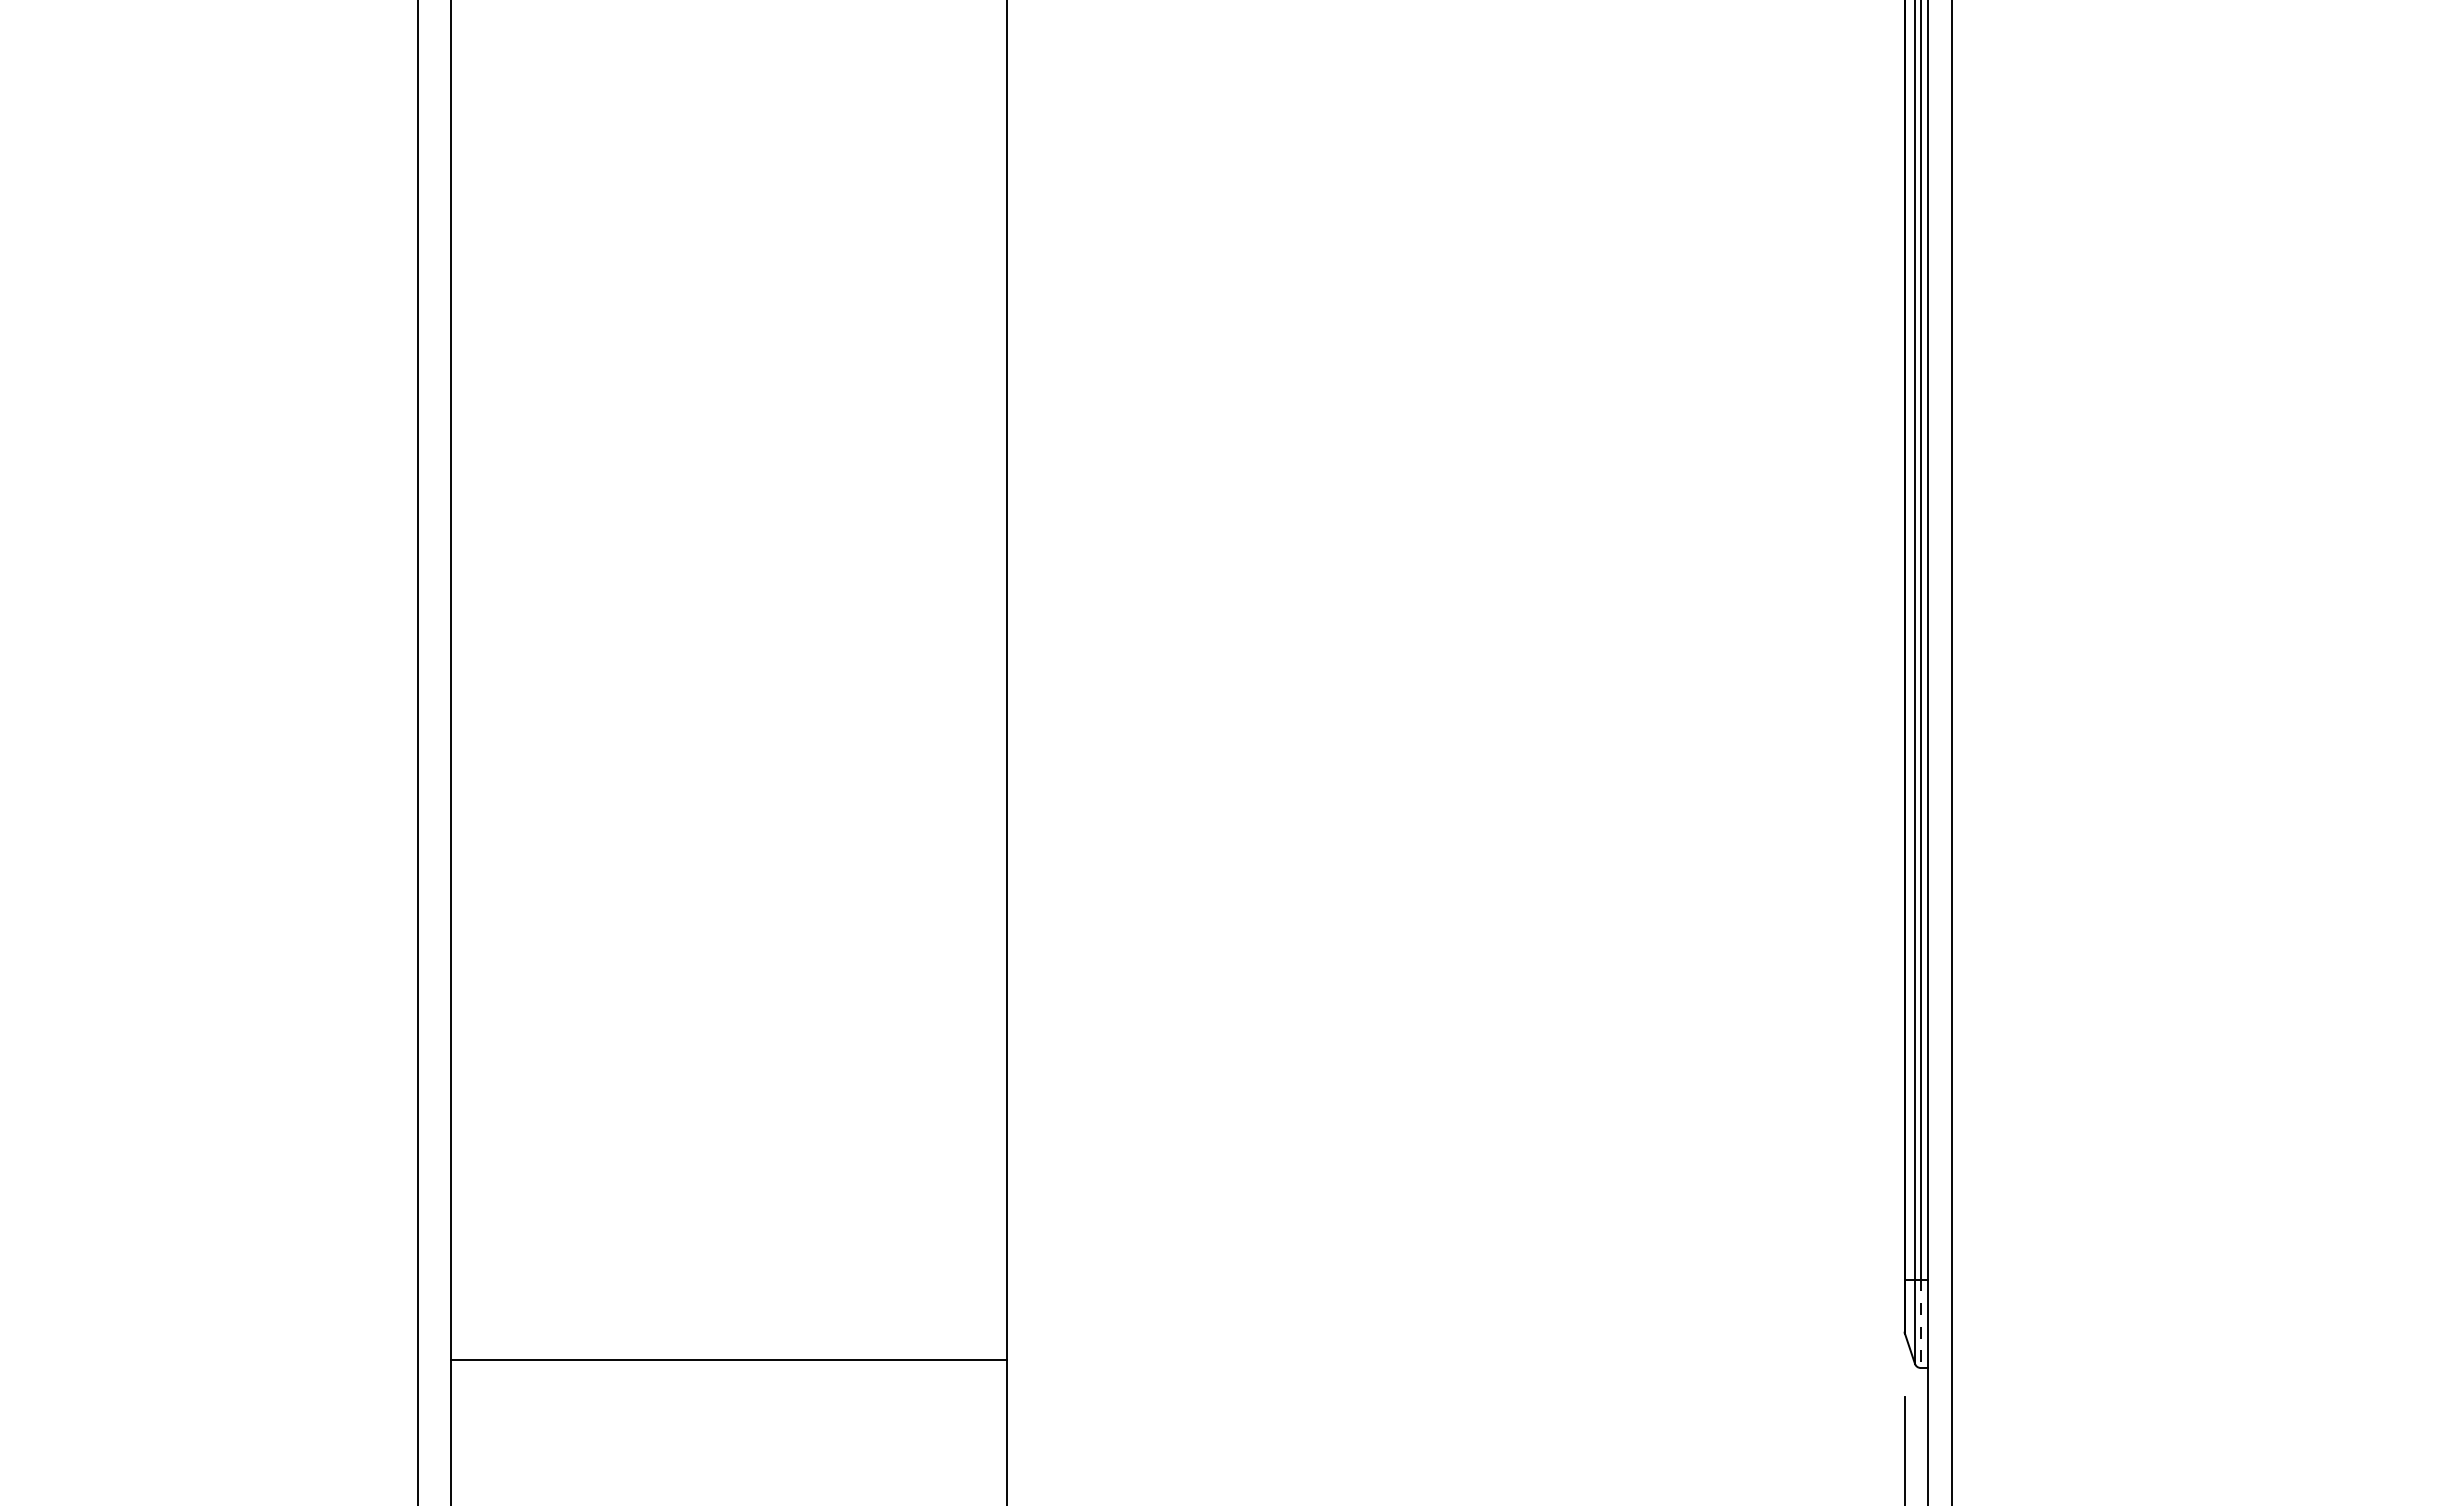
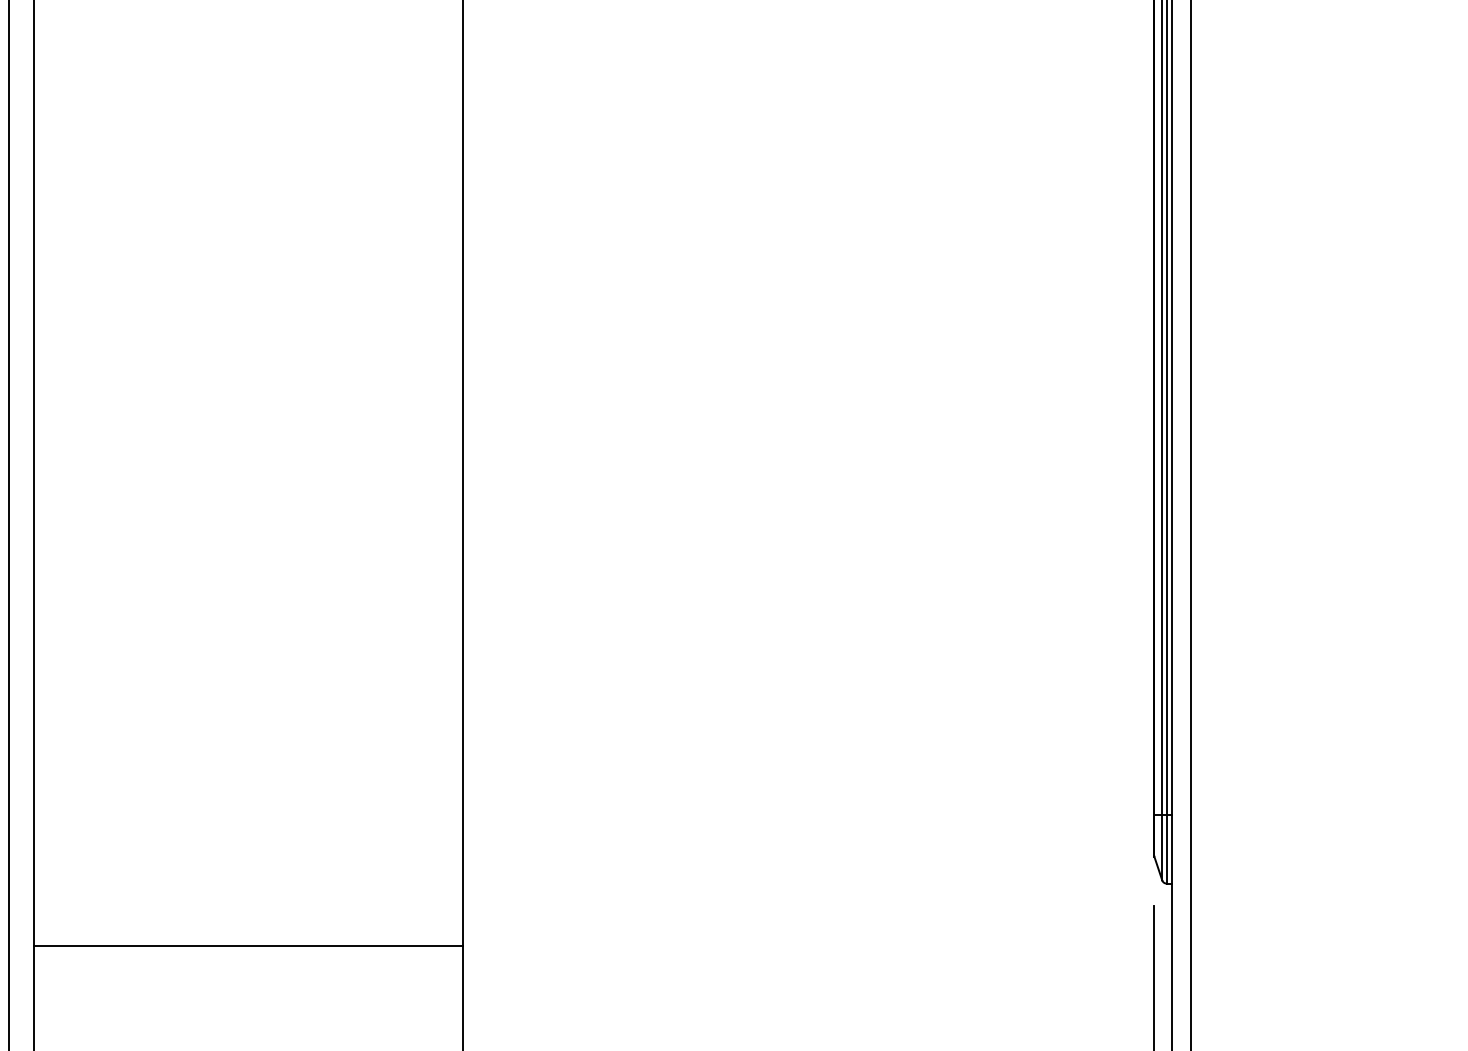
line: (1920, 1324) -> (1166, 850), dashed -> solid
line: (729, 1360) -> (248, 946), moved

